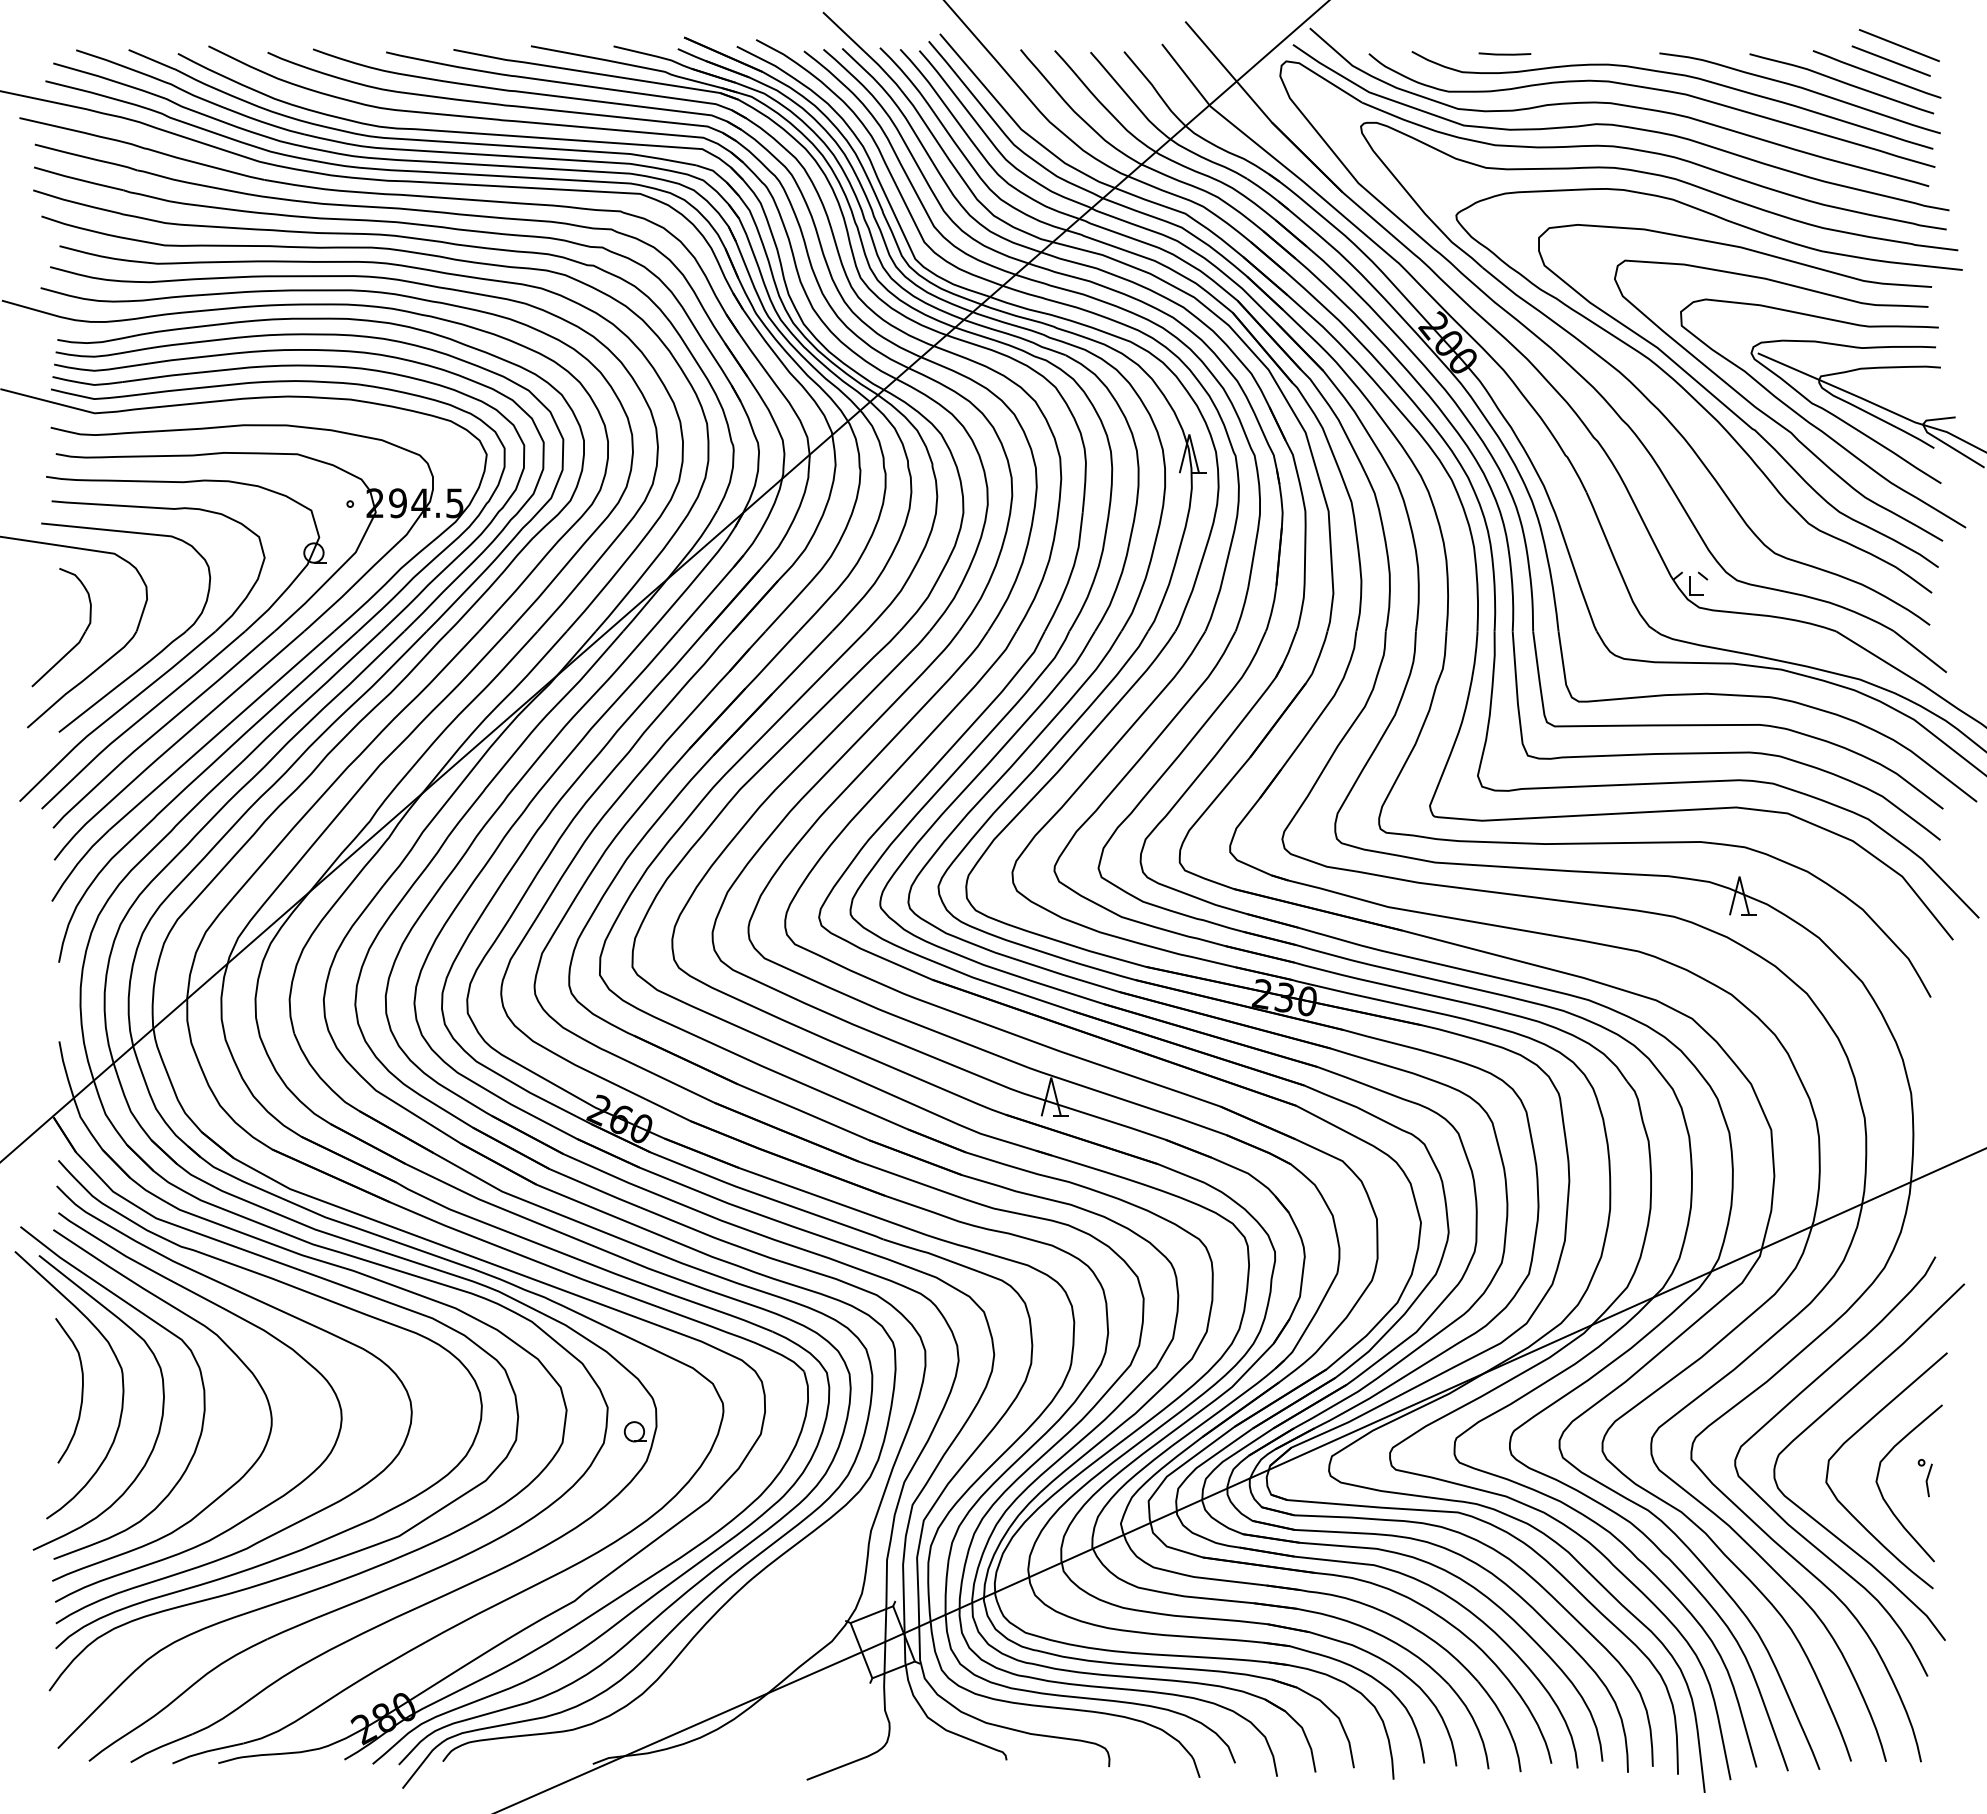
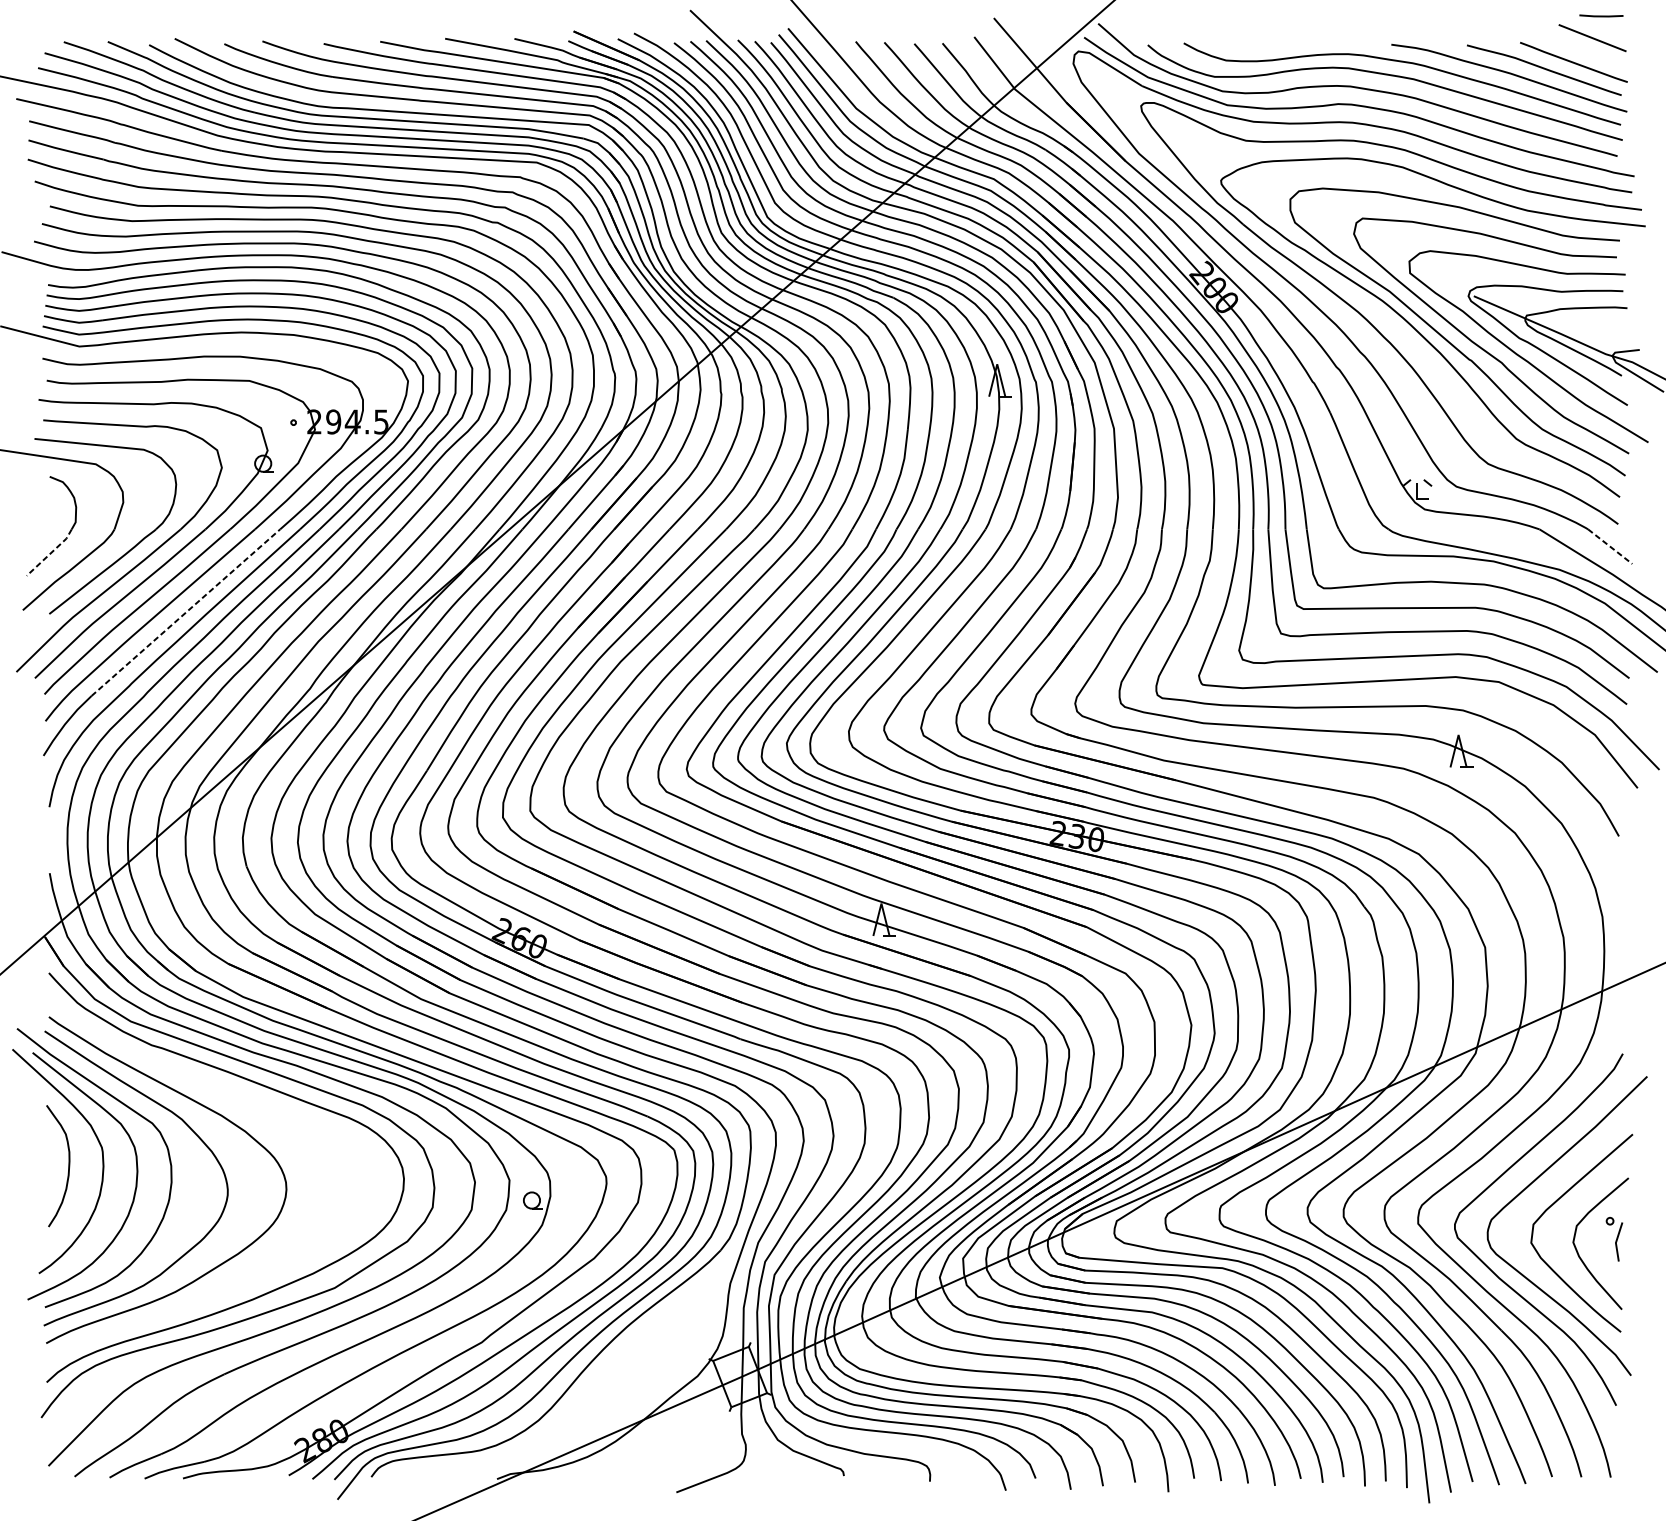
line: (1504, 53) -> (1601, 15), moved
line: (1890, 60) -> (1585, 50), removed
line: (1920, 652) -> (1610, 547), solid -> dashed
line: (60, 660) -> (50, 553), solid -> dashed
line: (222, 730) -> (186, 612), solid -> dashed
curve: (279, 1311) -> (234, 1099), removed
part: (1924, 1478) -> (1613, 1239), size x1.4

